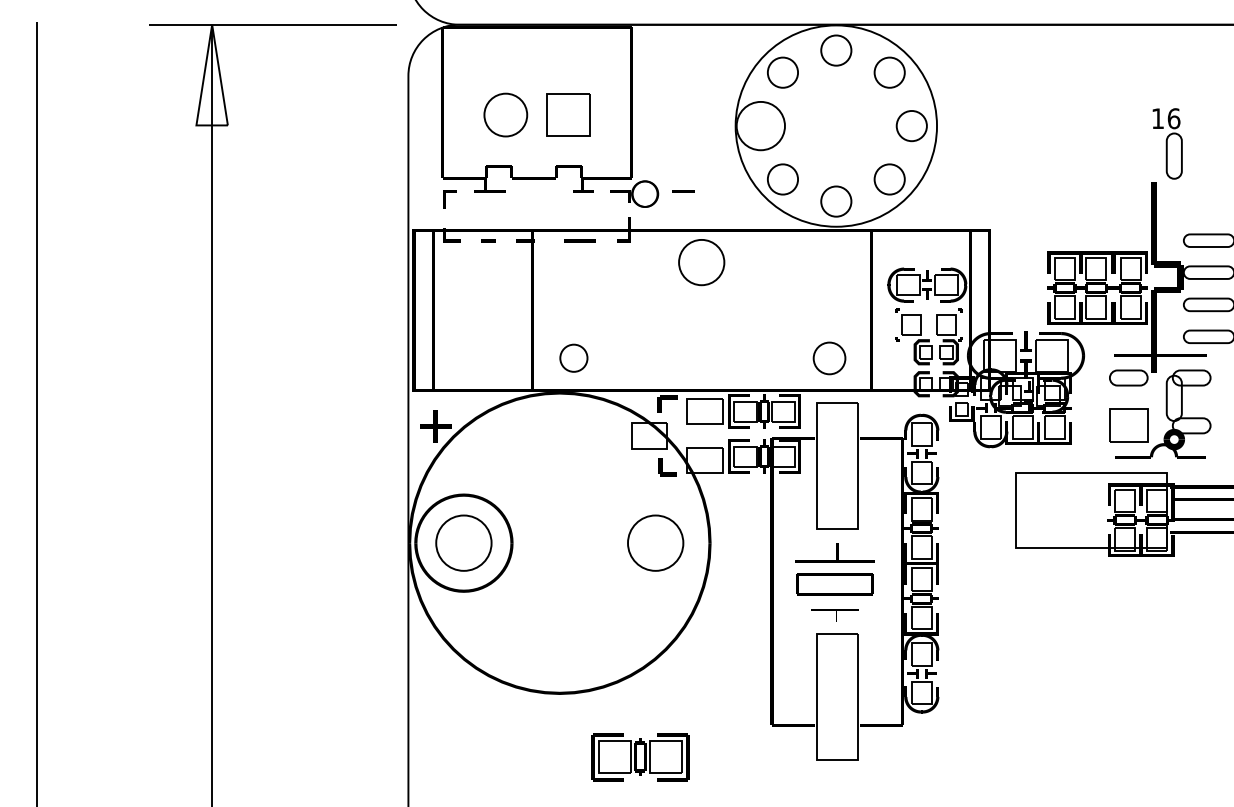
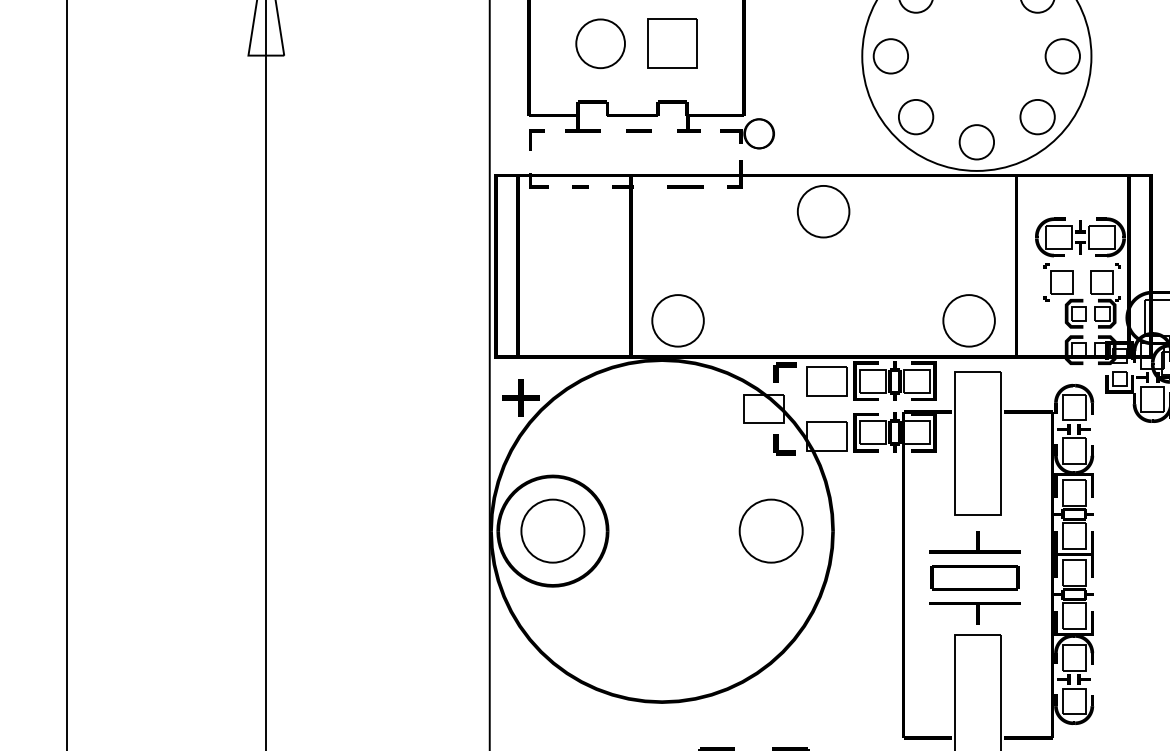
circle: (760, 126) -> (890, 56), size x0.62
line: (683, 191) -> (638, 130), moved
circle: (573, 357) -> (677, 319), size x1.67
circle: (829, 358) -> (969, 320), size x1.43
part: (834, 615) -> (974, 613), size x1.67

